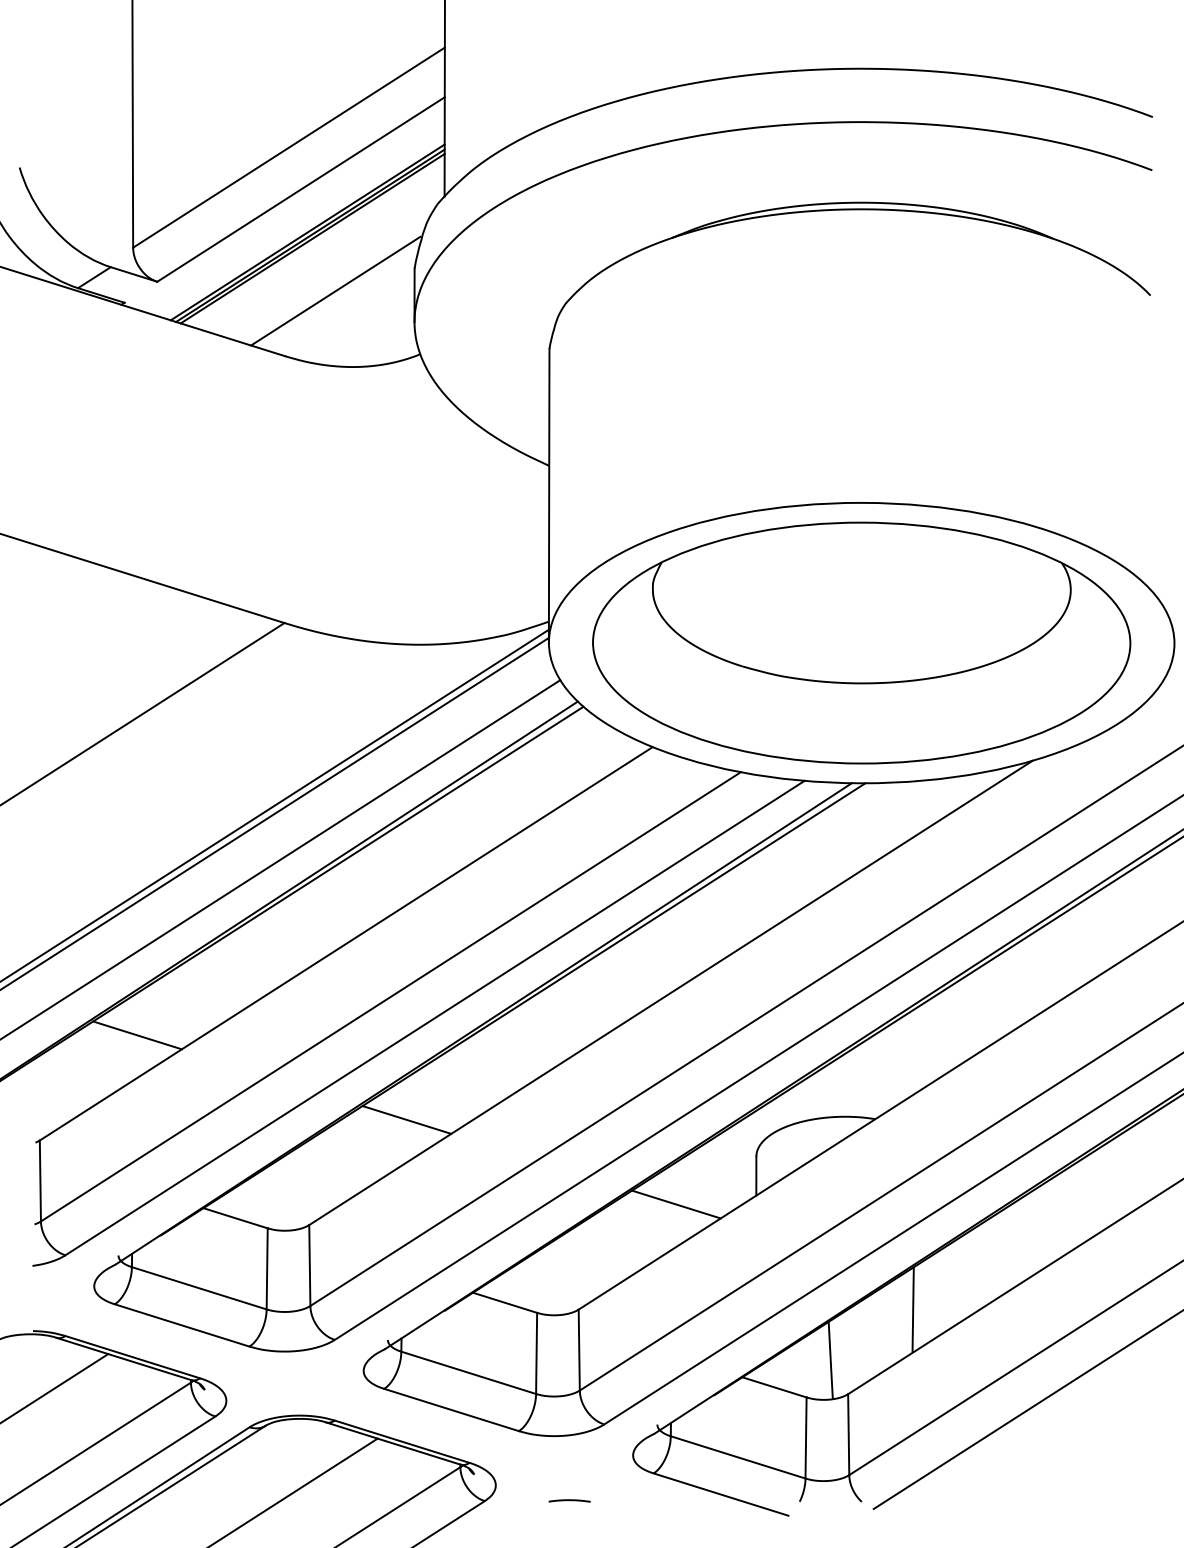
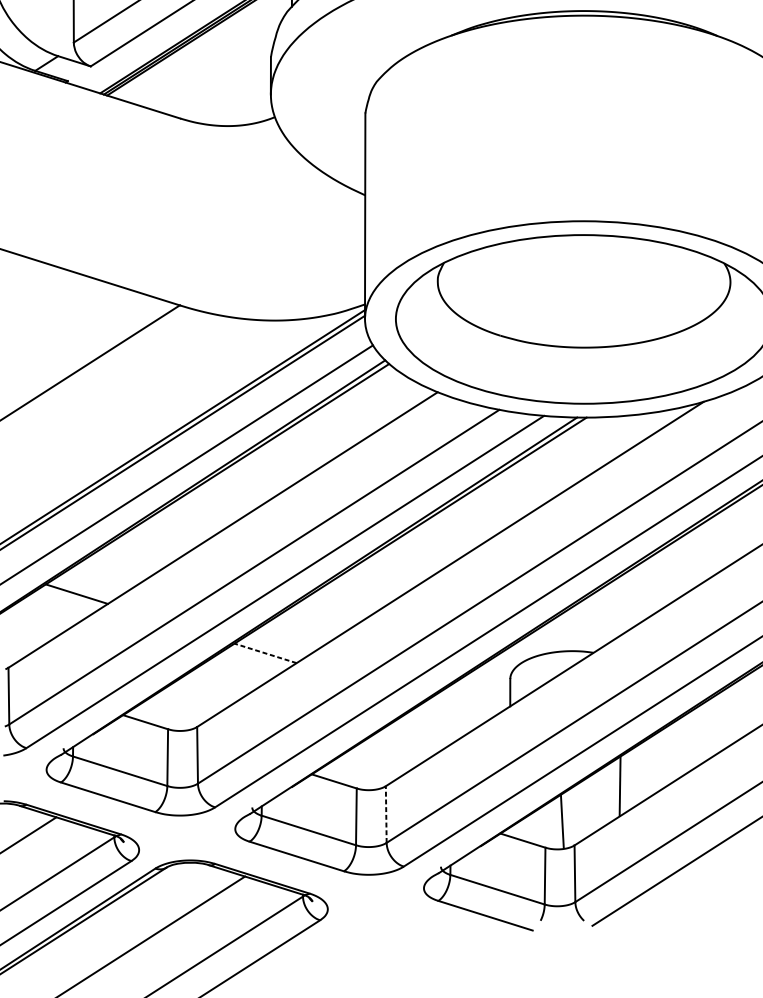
line: (335, 290) -> (215, 72), removed
line: (406, 1119) -> (265, 653), solid -> dashed
line: (676, 1204) -> (454, 712), removed
line: (579, 1349) -> (386, 814), solid -> dashed
line: (569, 1500) -> (379, 919), removed

